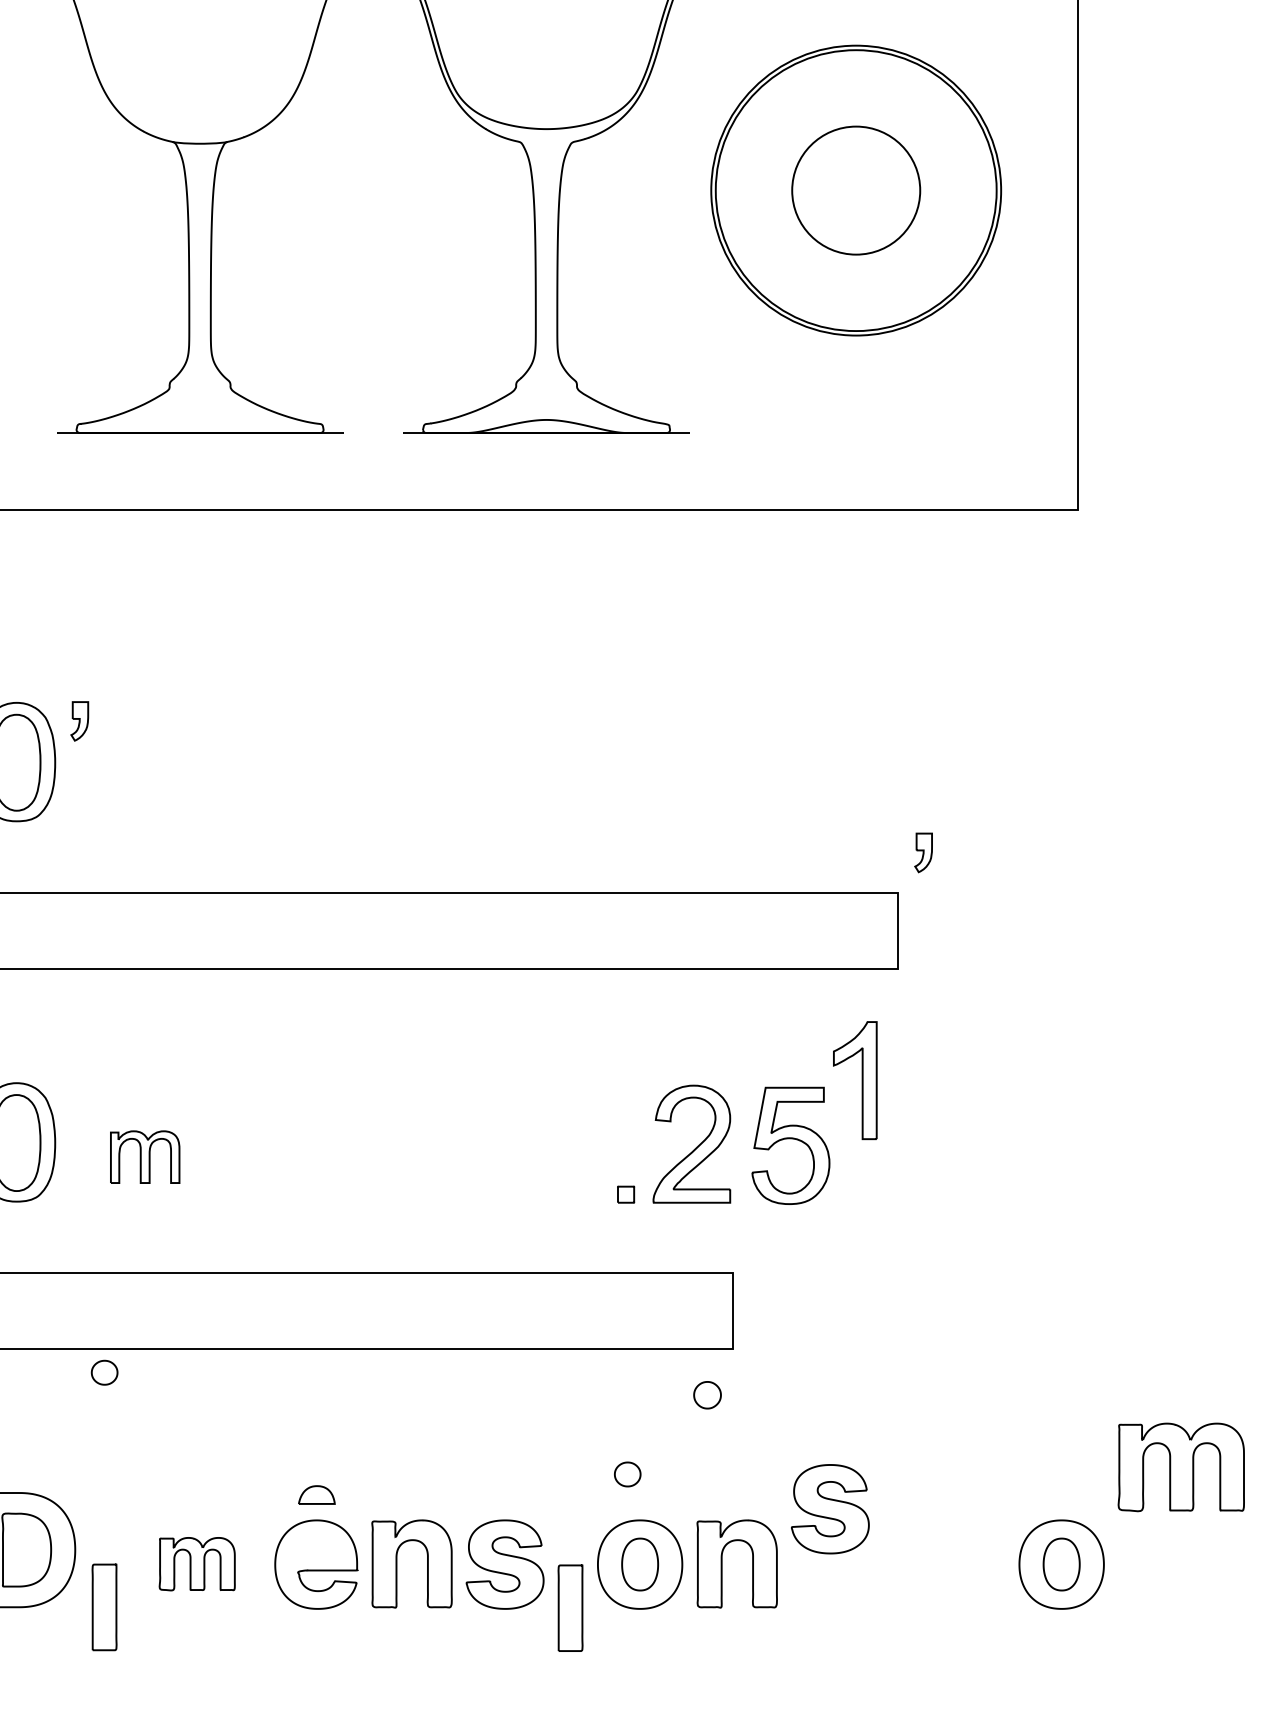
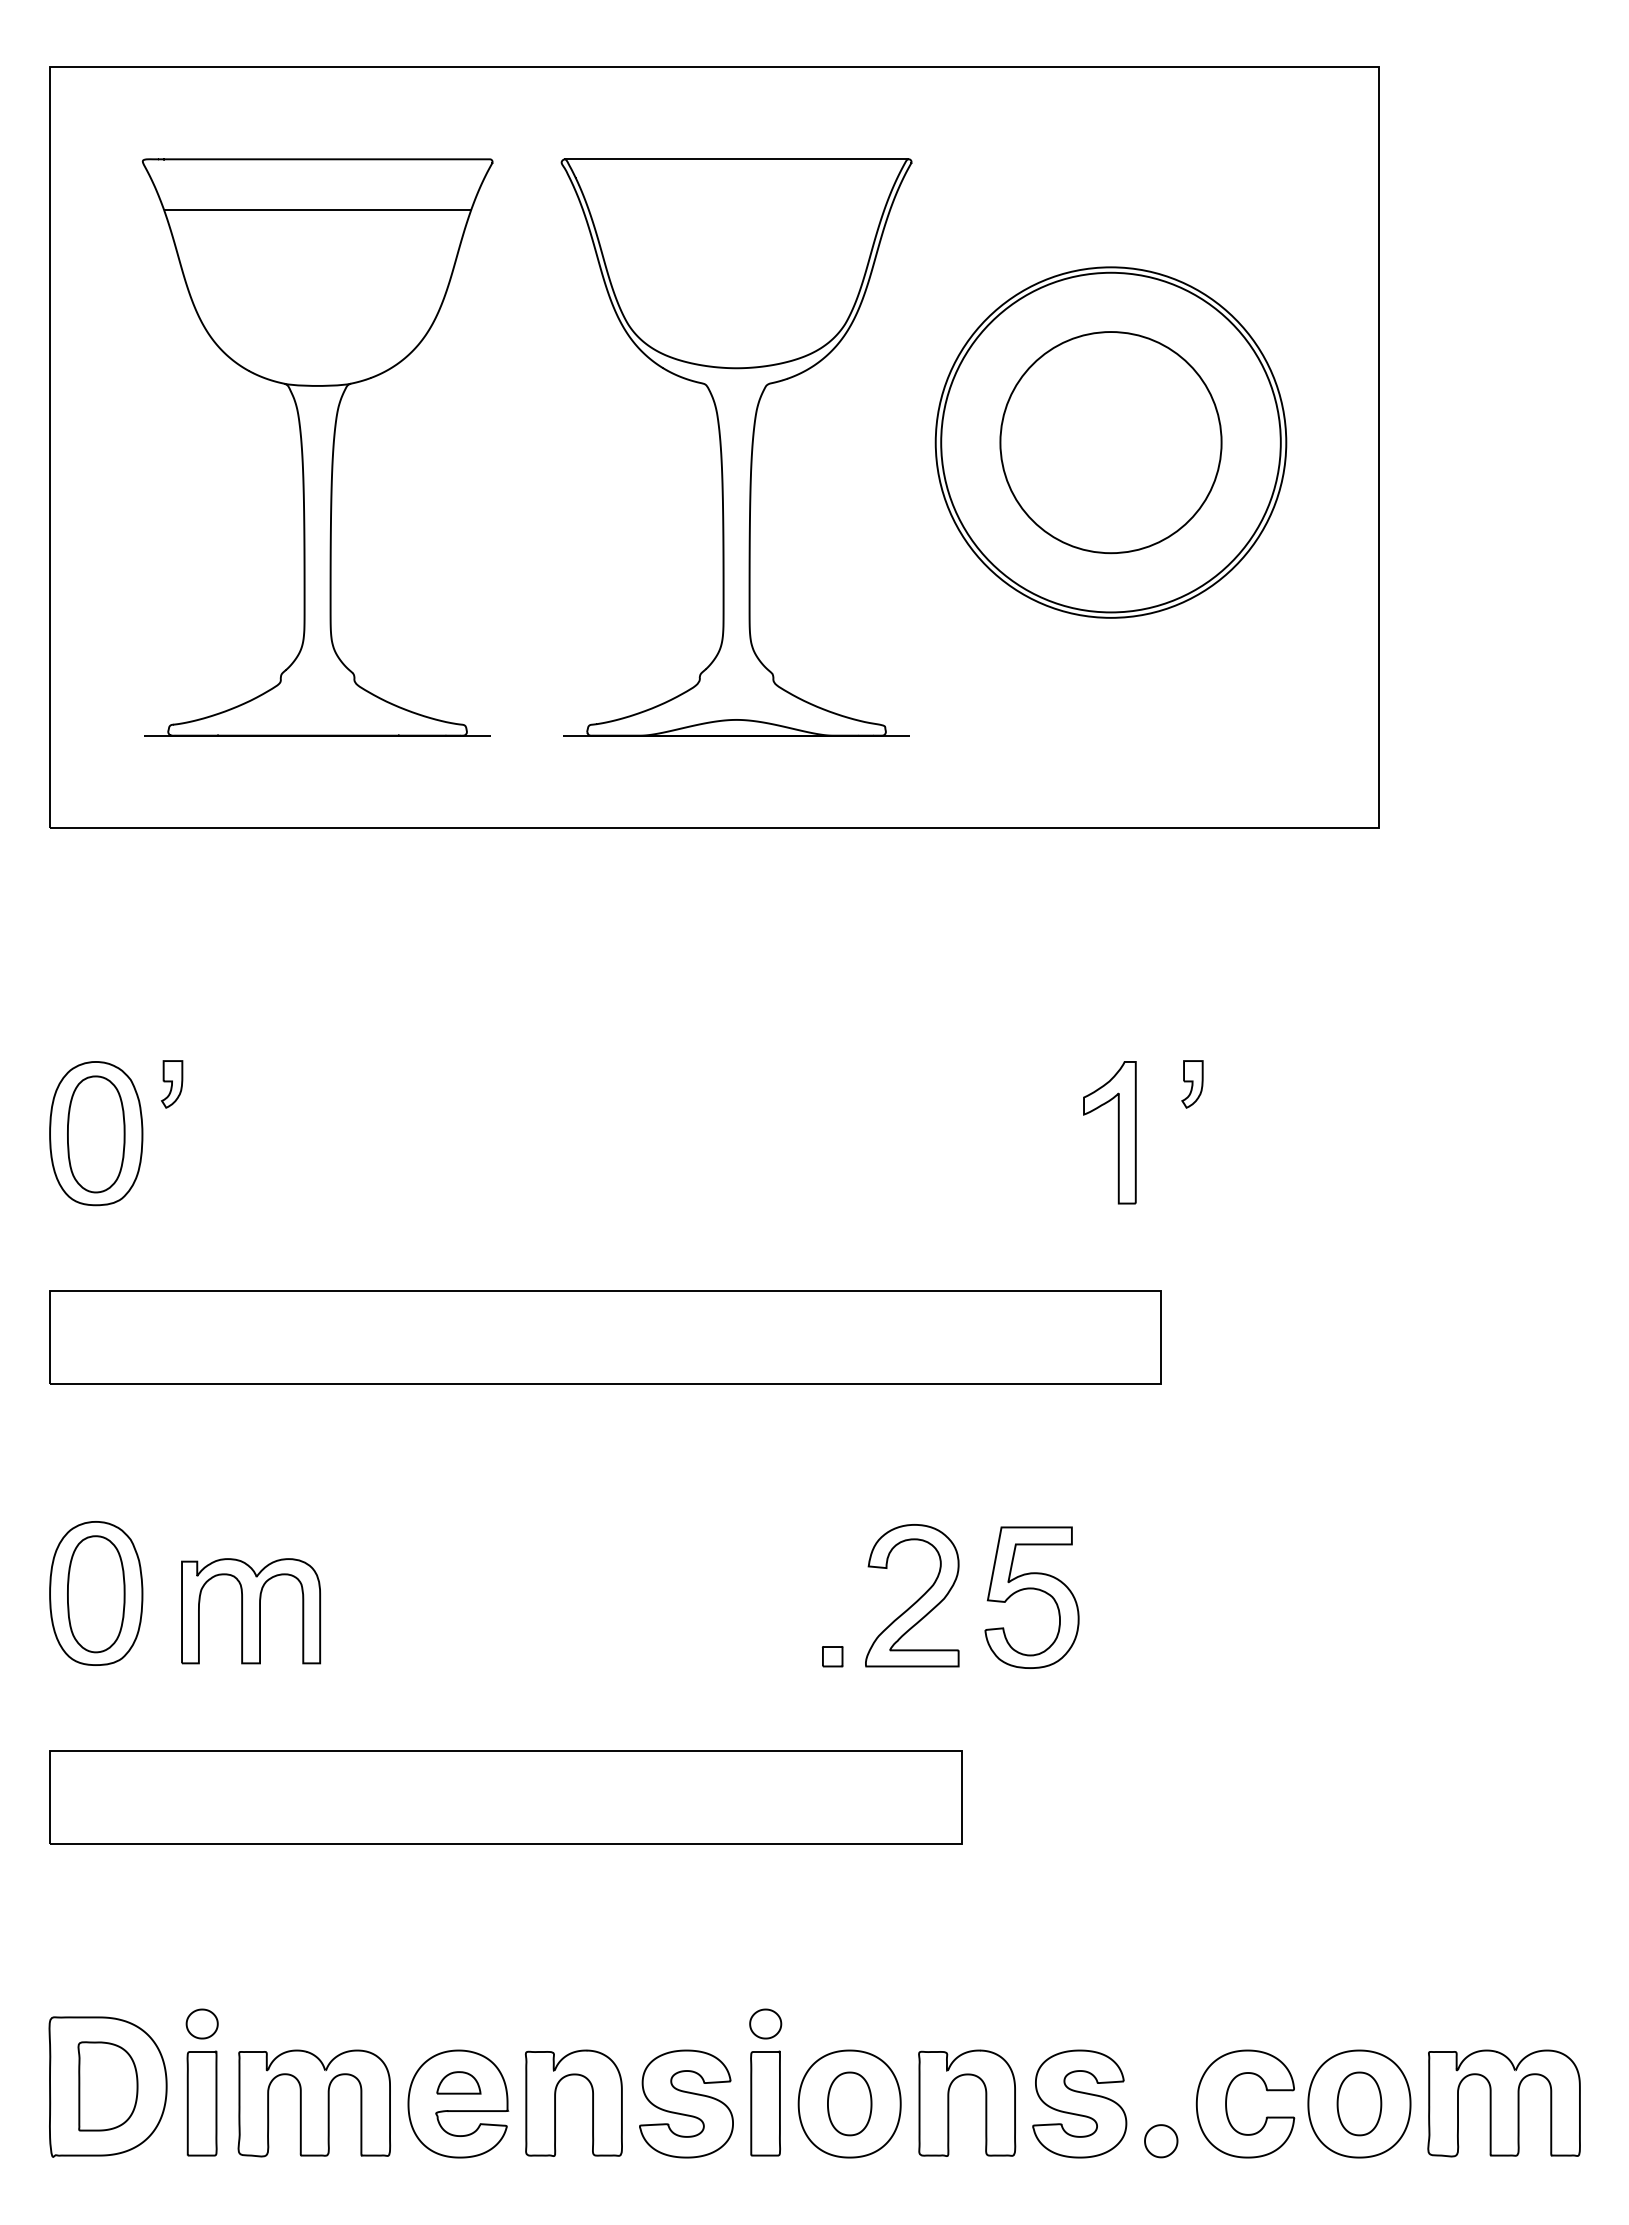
circle: (855, 190) -> (1110, 442), size x1.43
part: (923, 852) -> (1192, 1084), moved
part: (861, 1080) -> (1117, 1132), moved
part: (145, 1157) -> (251, 1611), size x1.67
part: (104, 1372) -> (201, 2023), moved
part: (707, 1395) -> (1161, 2141), moved
part: (1180, 1467) -> (1503, 2103), moved
part: (627, 1474) -> (765, 2023), moved
part: (316, 1494) -> (458, 2082), moved
part: (830, 1508) -> (1079, 2103), moved
part: (952, 1560) -> (1227, 2099), added
part: (196, 1564) -> (313, 2103), size x1.67
part: (104, 1607) -> (201, 2103), moved
part: (570, 1608) -> (765, 2103), moved

